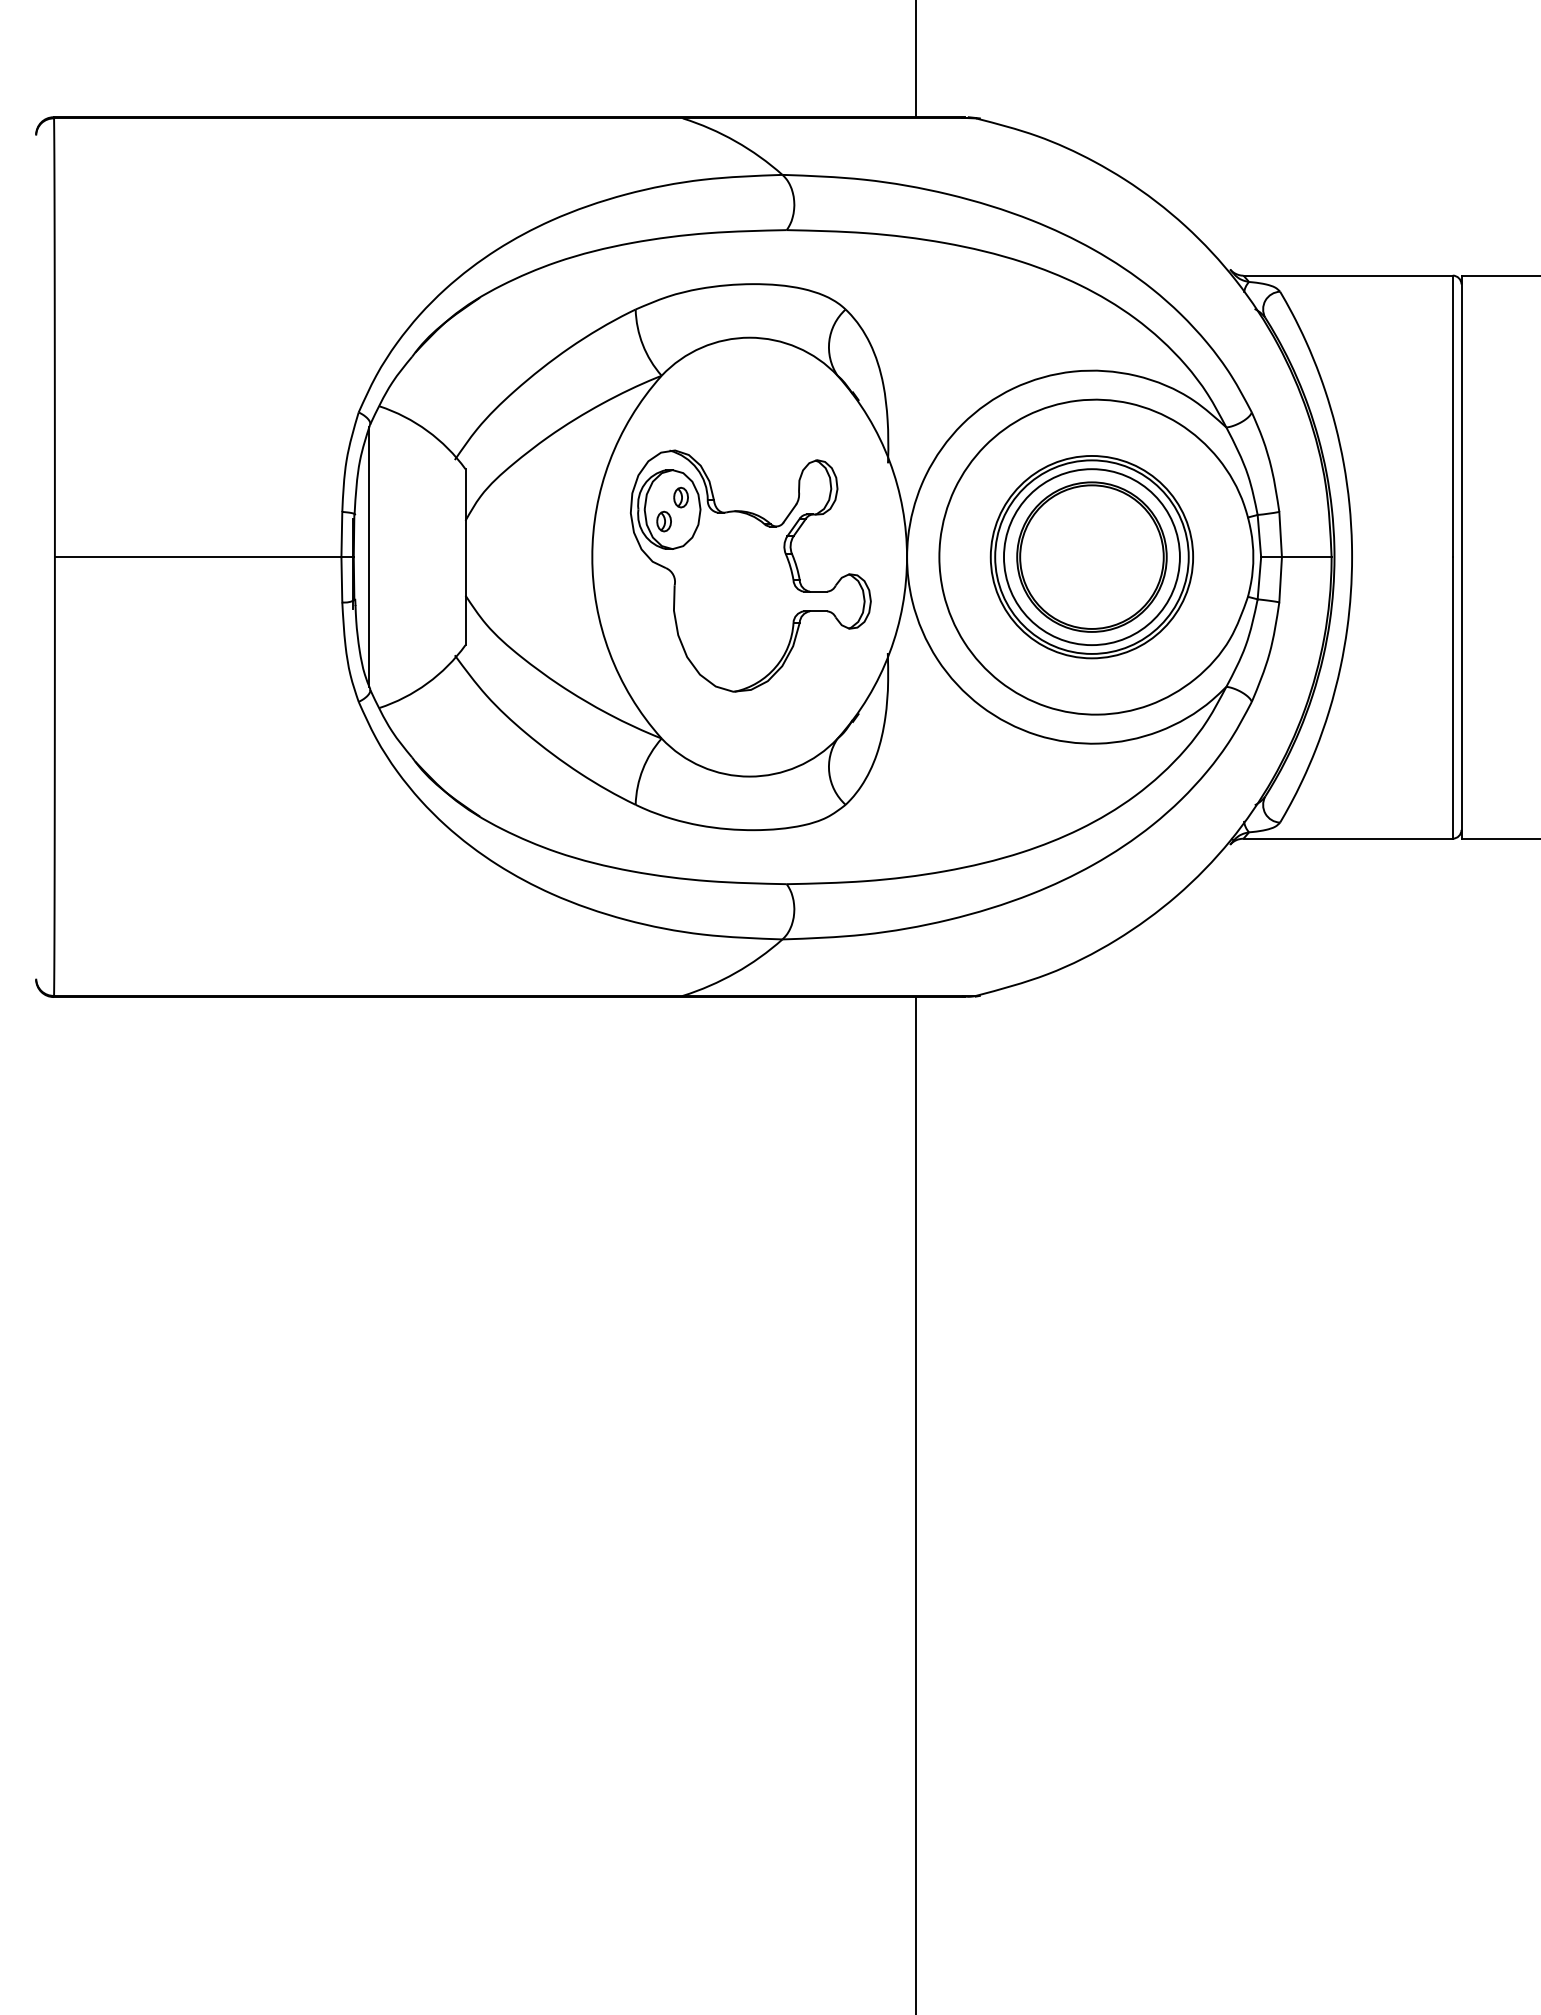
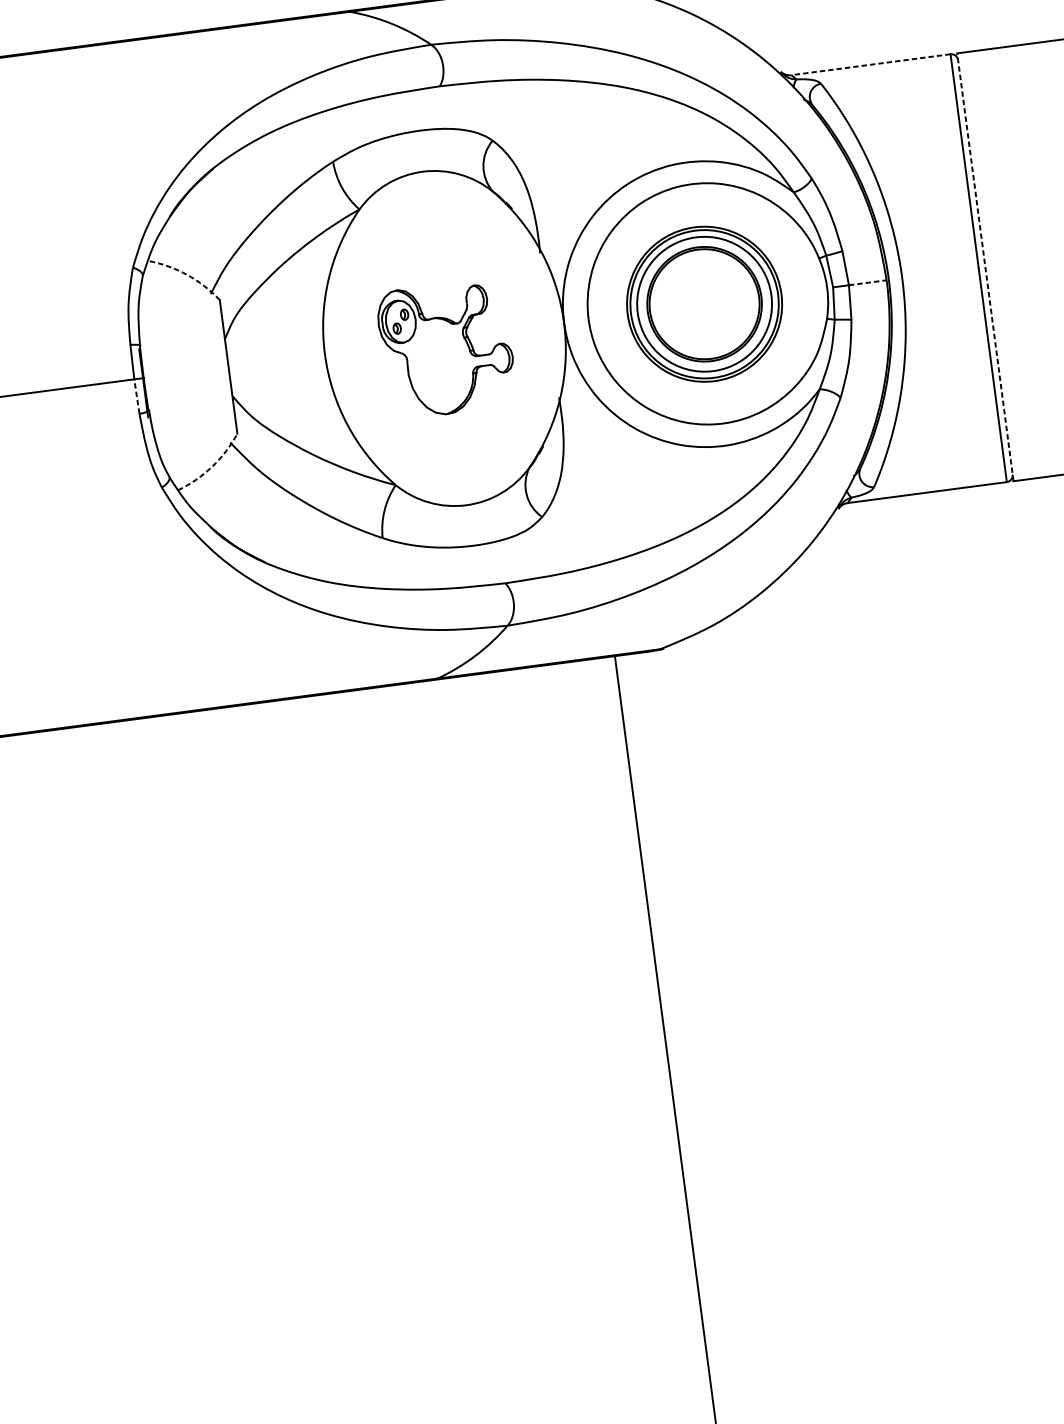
line: (1348, 275) -> (871, 64), solid -> dashed
arc: (427, 430) -> (187, 274), solid -> dashed
line: (368, 556) -> (154, 376), removed
line: (1306, 557) -> (867, 283), solid -> dashed
line: (1461, 557) -> (985, 267), solid -> dashed
part: (750, 570) -> (446, 348), size x0.7
line: (341, 579) -> (136, 396), solid -> dashed
arc: (427, 683) -> (212, 466), solid -> dashed

